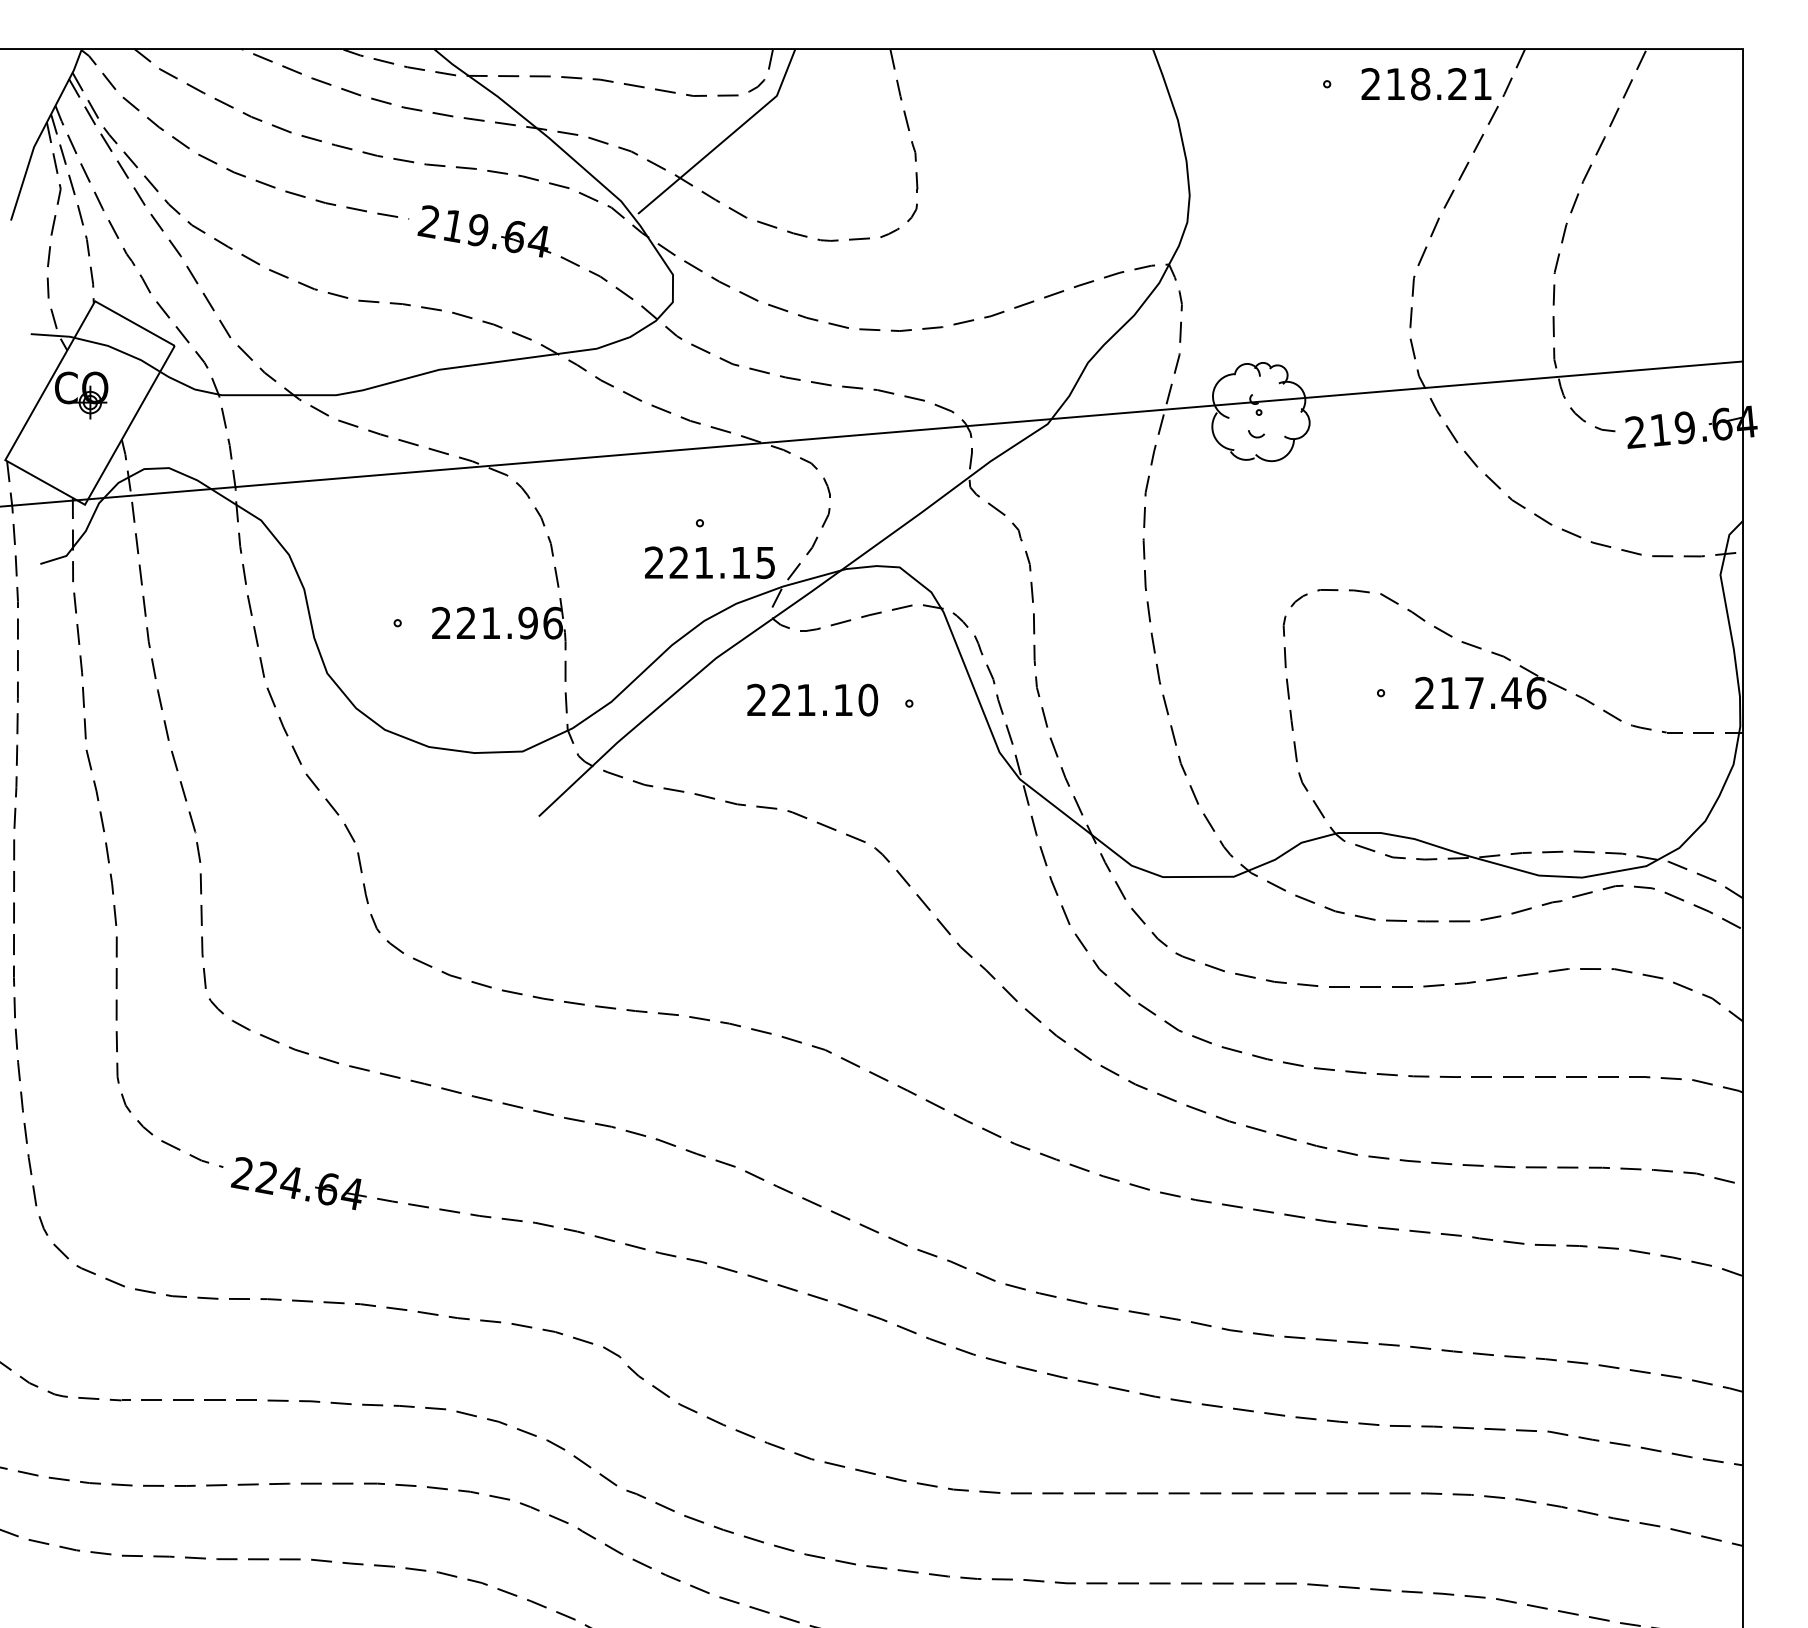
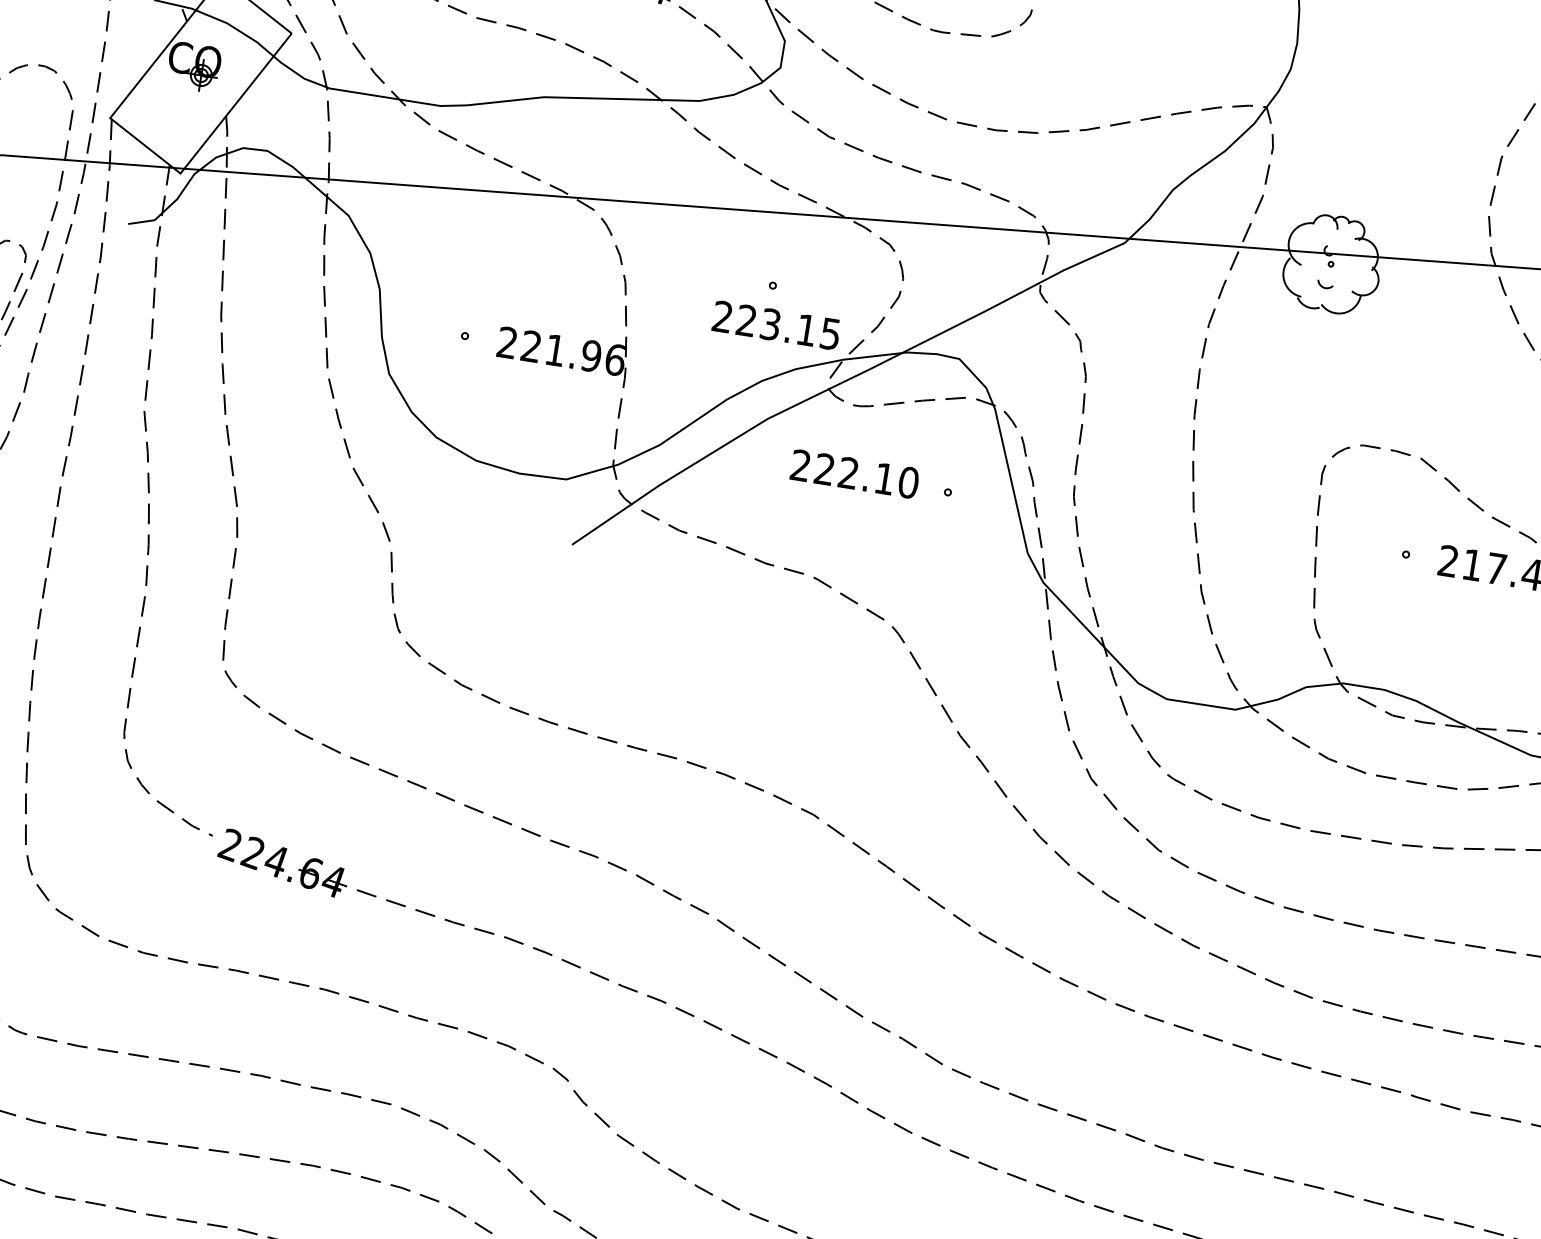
text: (703, 562) -> (770, 324), 221.15 -> 223.15
text: (806, 699) -> (849, 472), 221.10 -> 222.10

